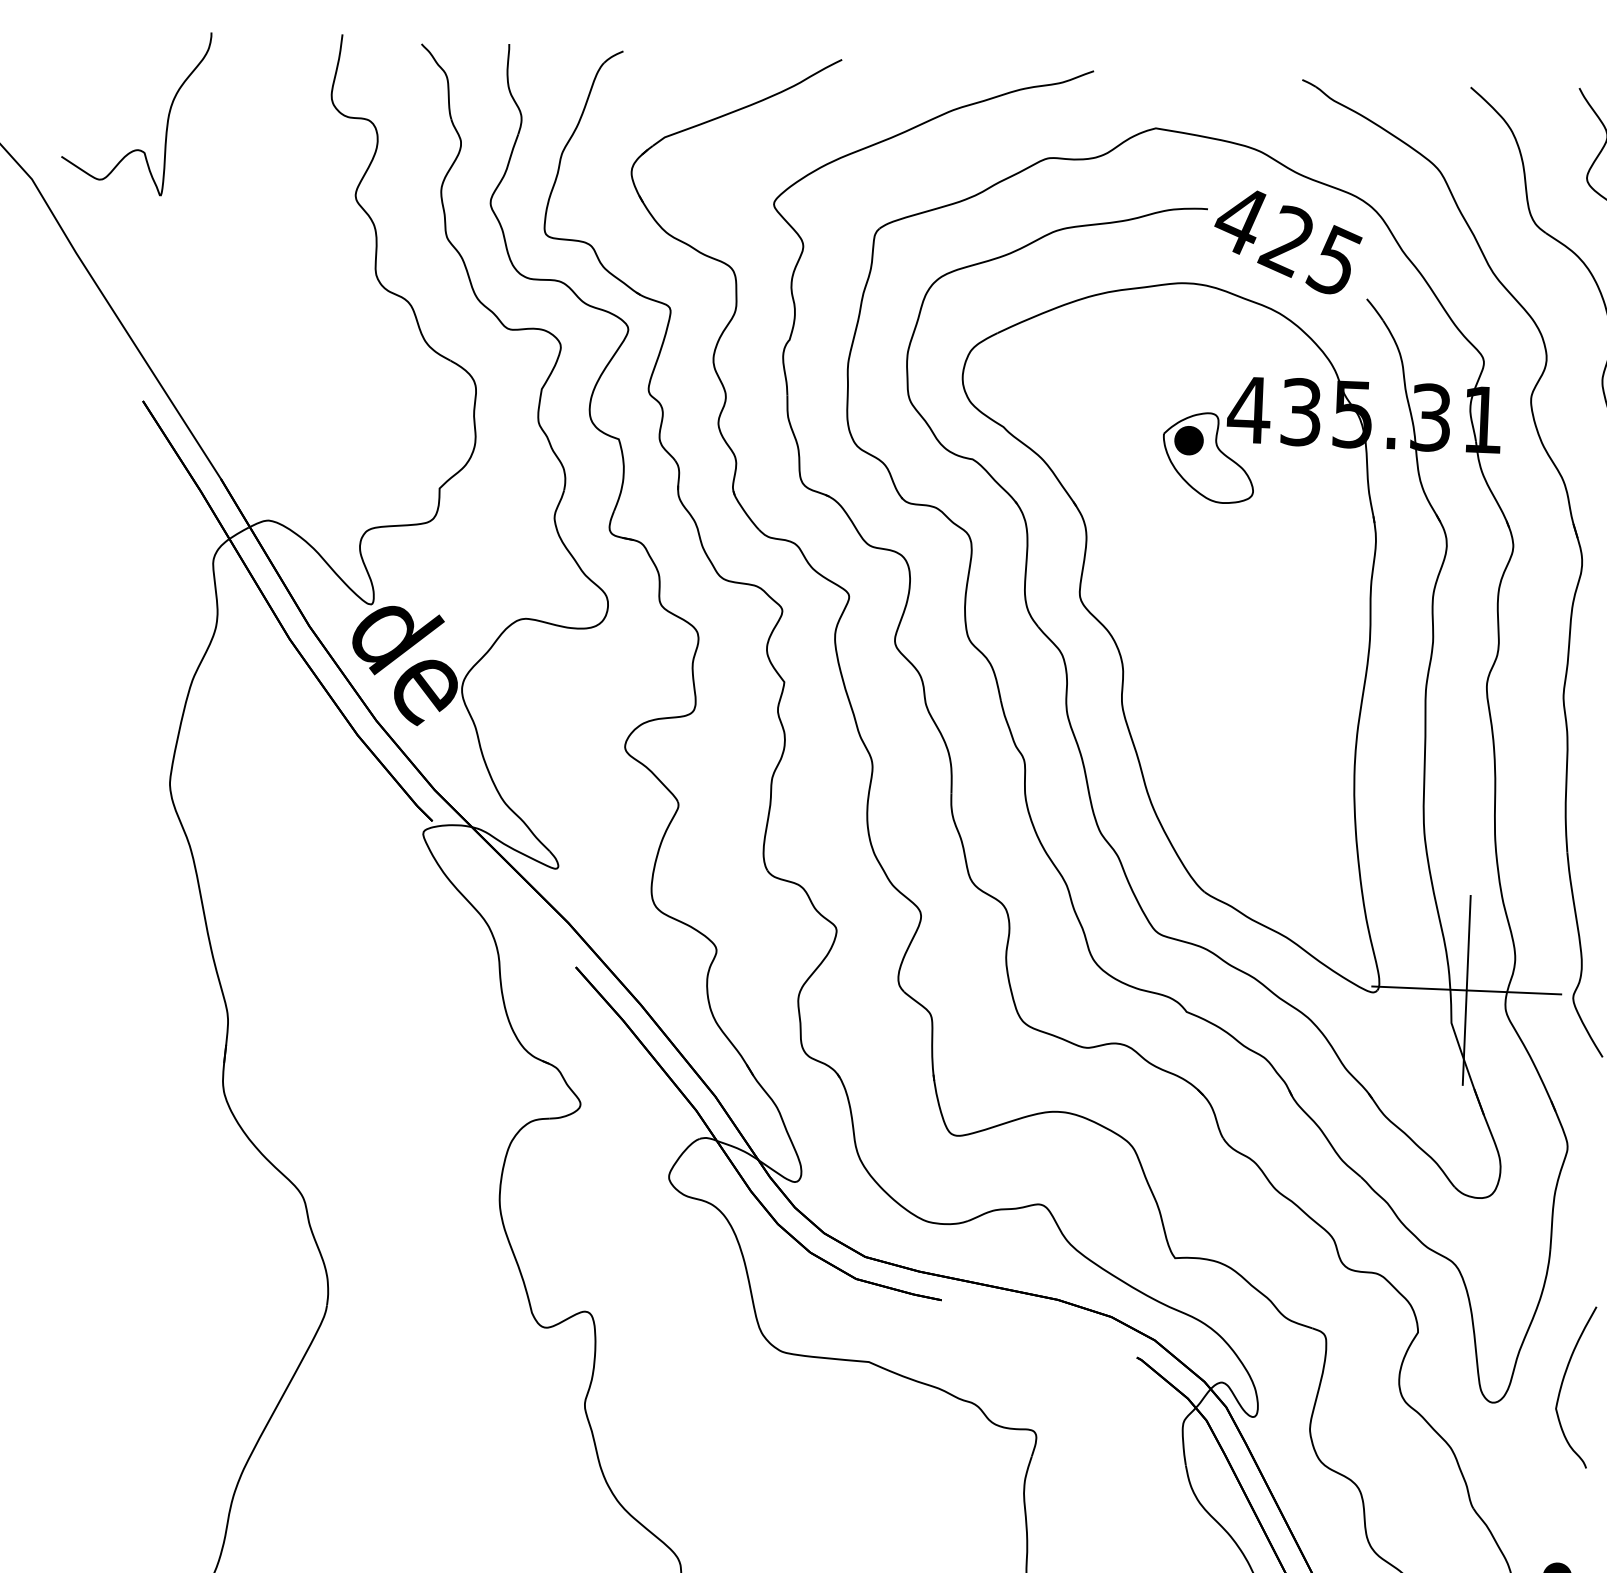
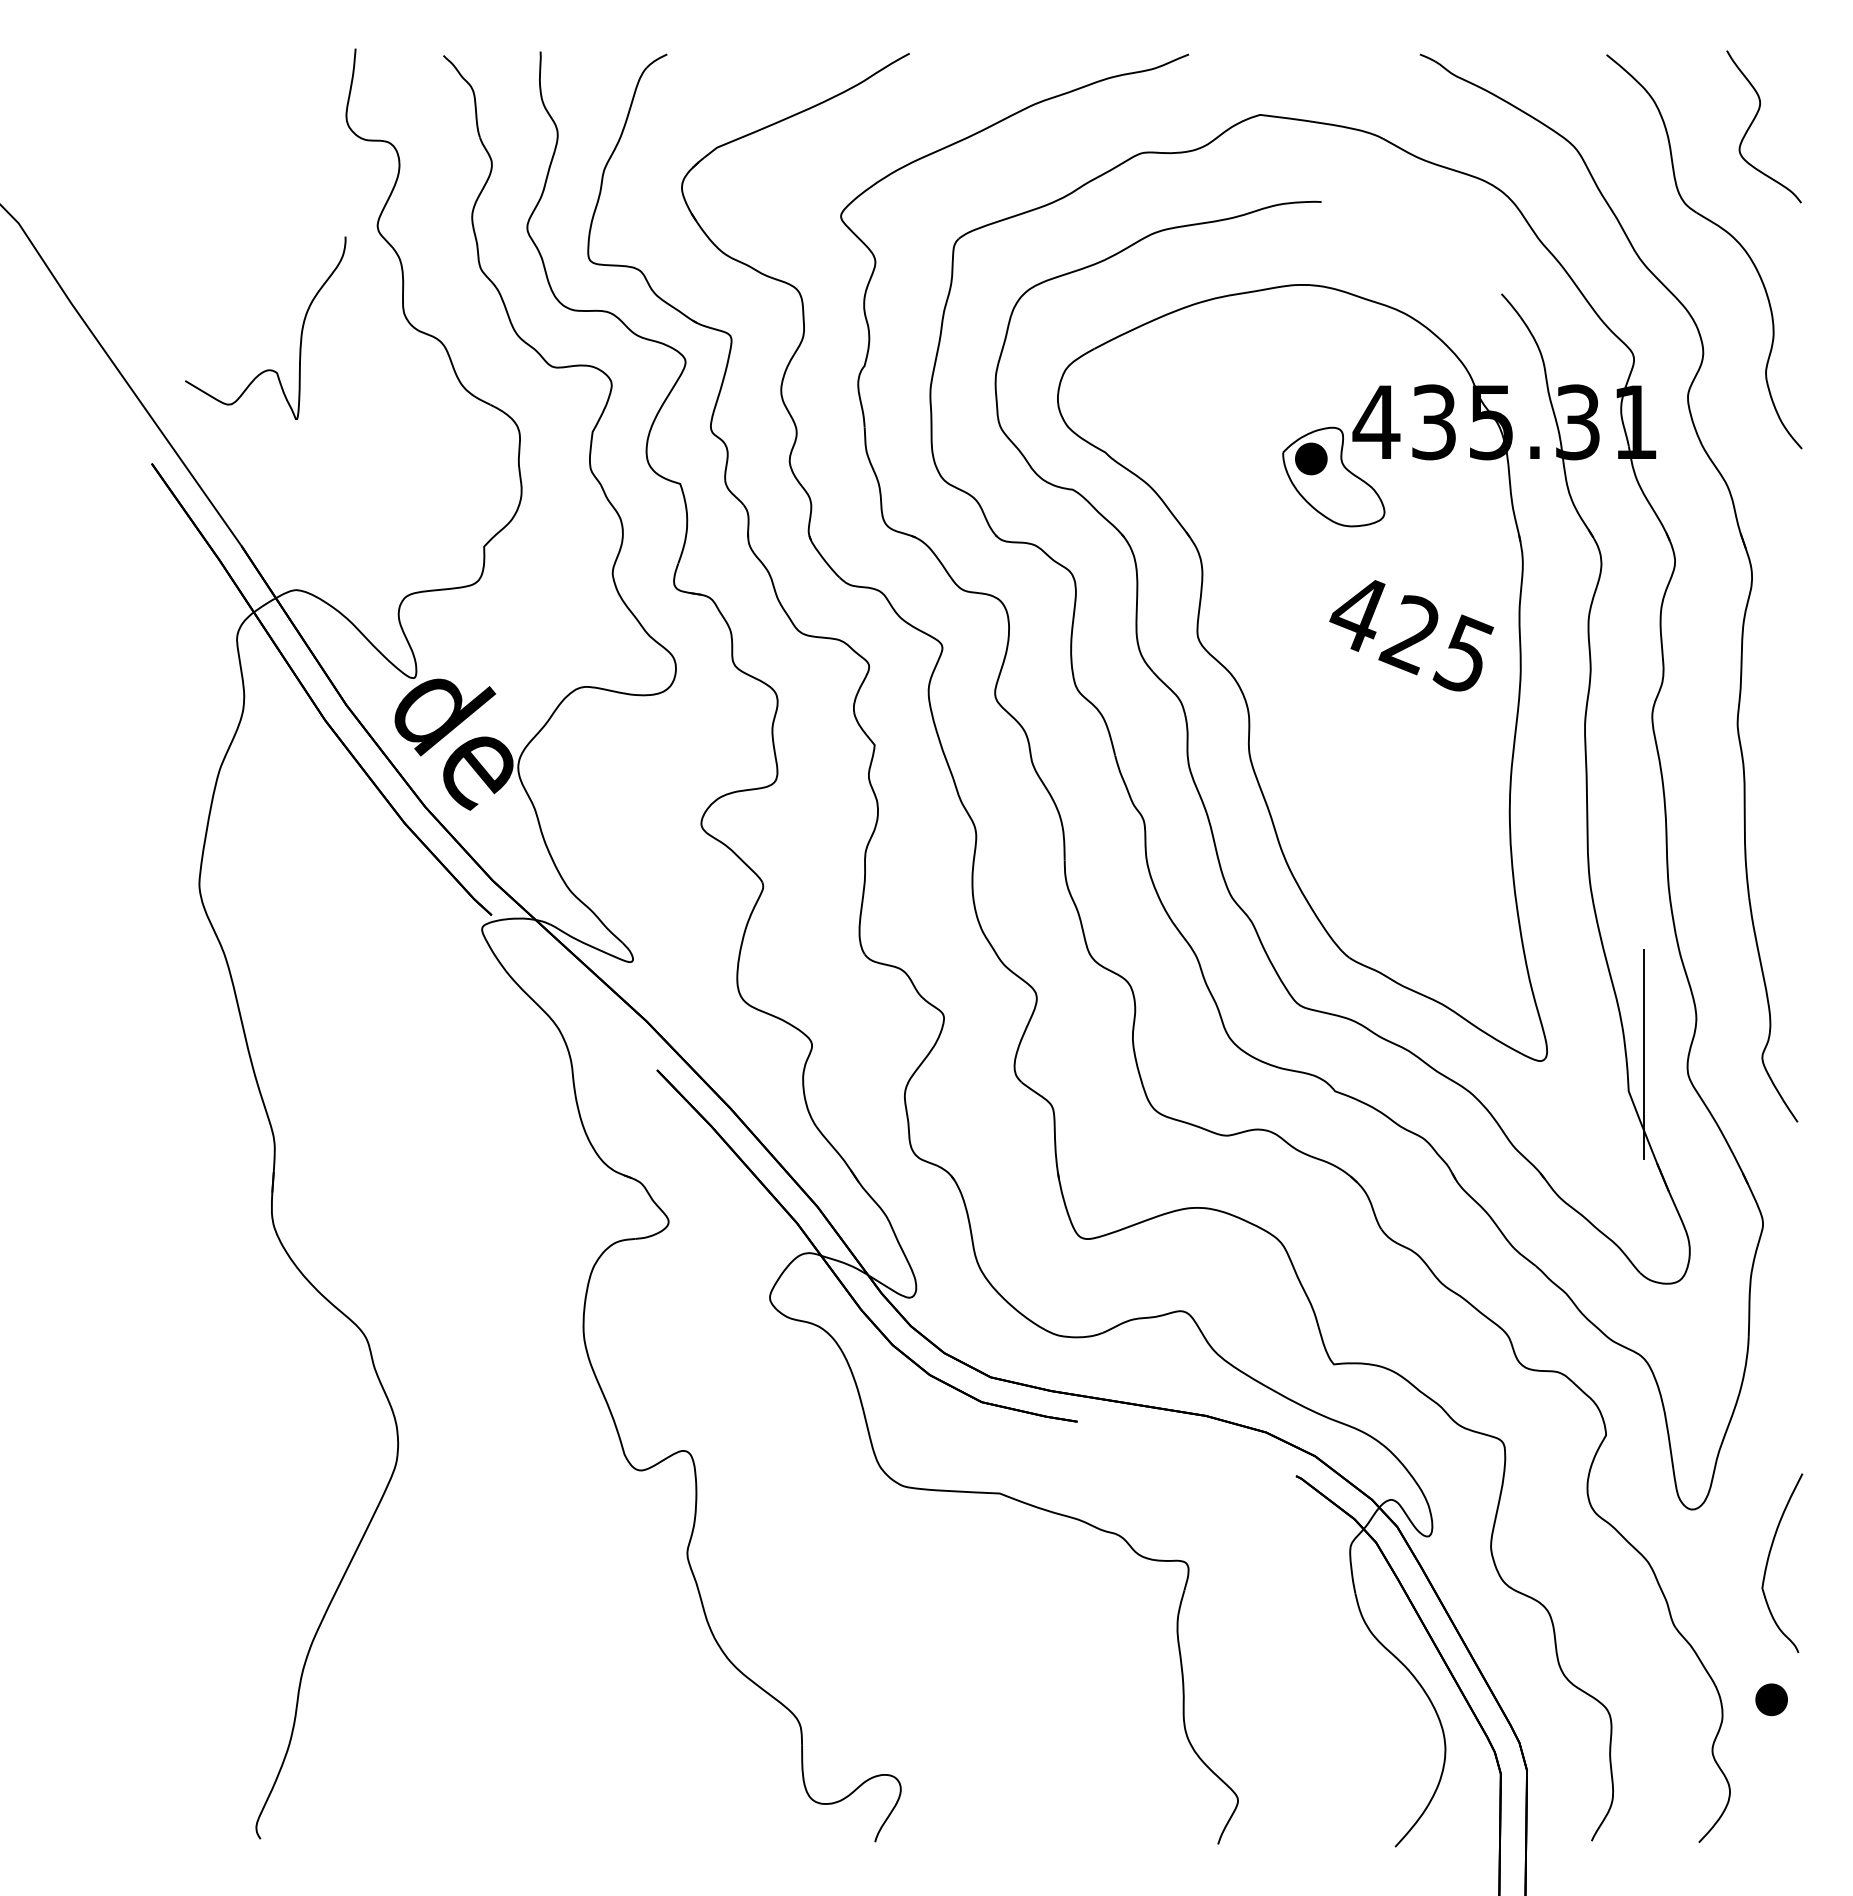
curve: (167, 119) -> (300, 334), moved
text: (1287, 241) -> (1411, 635), moved
line: (1466, 990) -> (1643, 1054), removed
curve: (1563, 1382) -> (1769, 1558), moved

